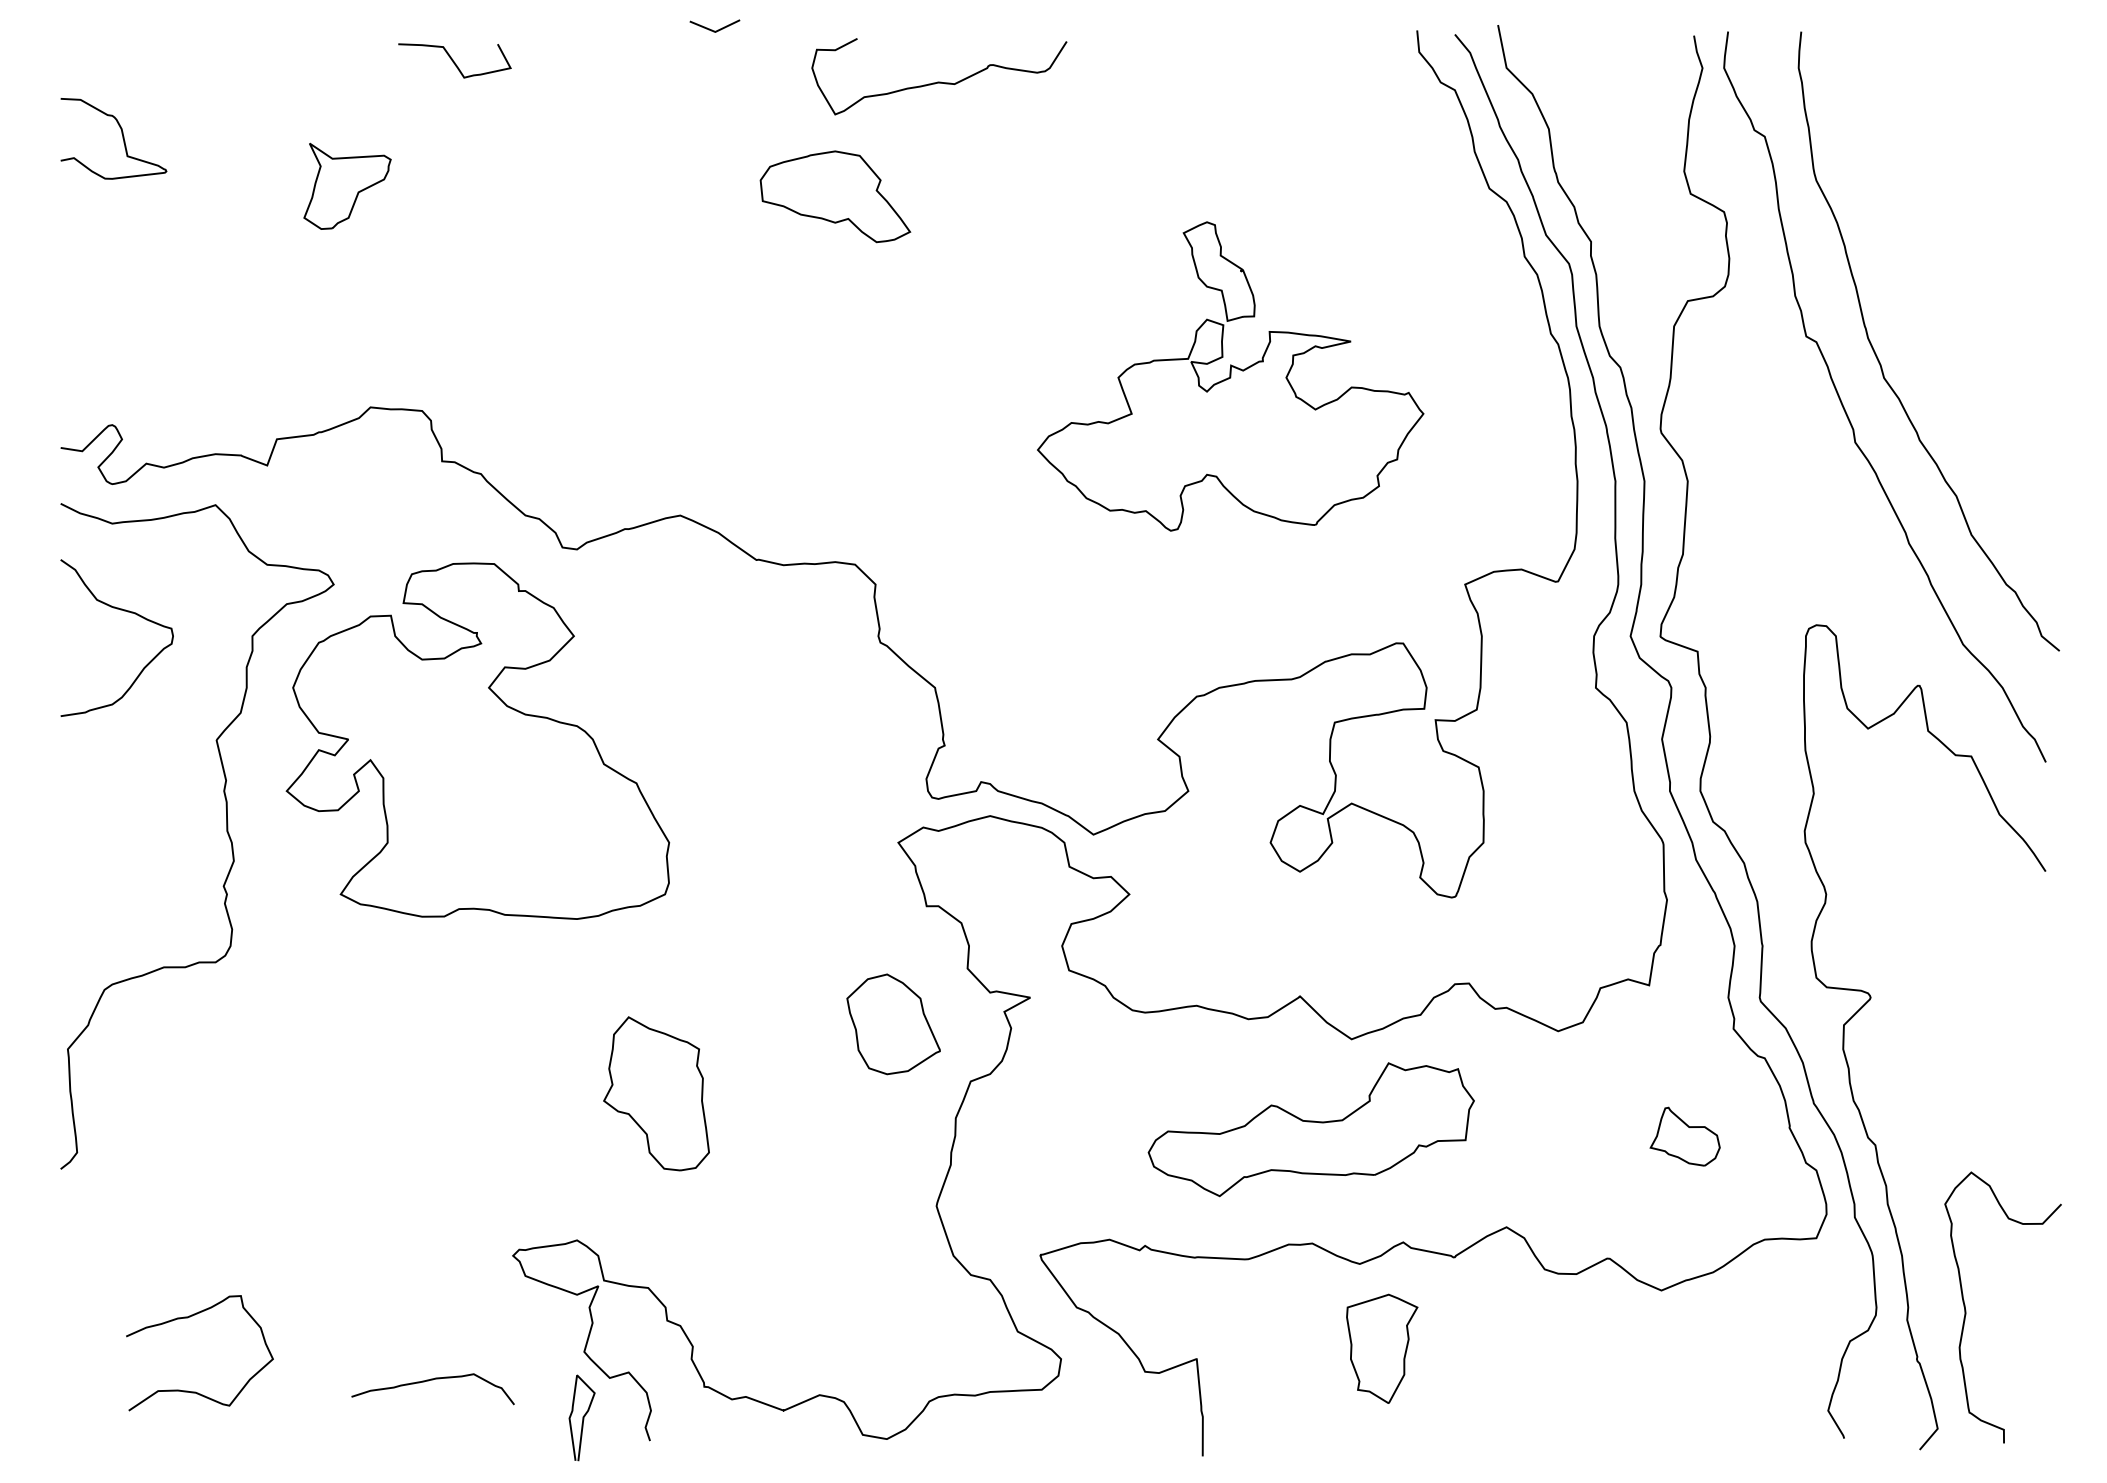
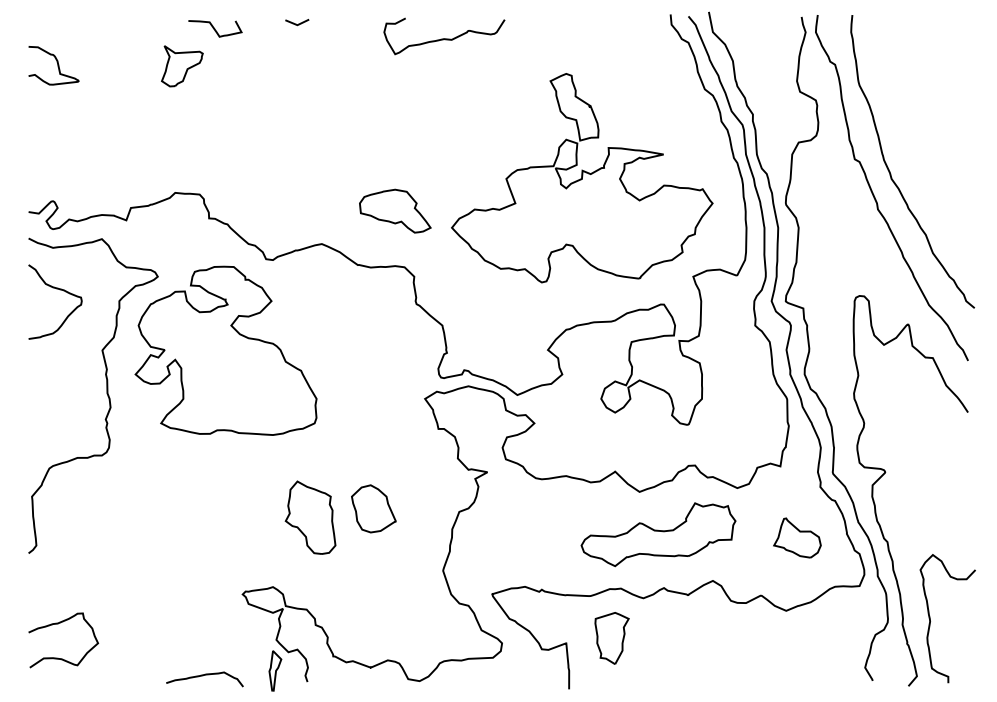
line: (713, 28) -> (296, 23), moved
part: (347, 186) -> (182, 66), moved
part: (835, 195) -> (395, 210), moved
part: (1230, 377) -> (582, 178), size x1.43
part: (892, 1023) -> (373, 508), moved
part: (1311, 1129) -> (658, 534), moved
part: (1685, 1135) -> (797, 537), size x1.43
curve: (189, 1319) -> (58, 624), moved
part: (1380, 1348) -> (611, 638), moved
curve: (430, 1382) -> (203, 676), moved

